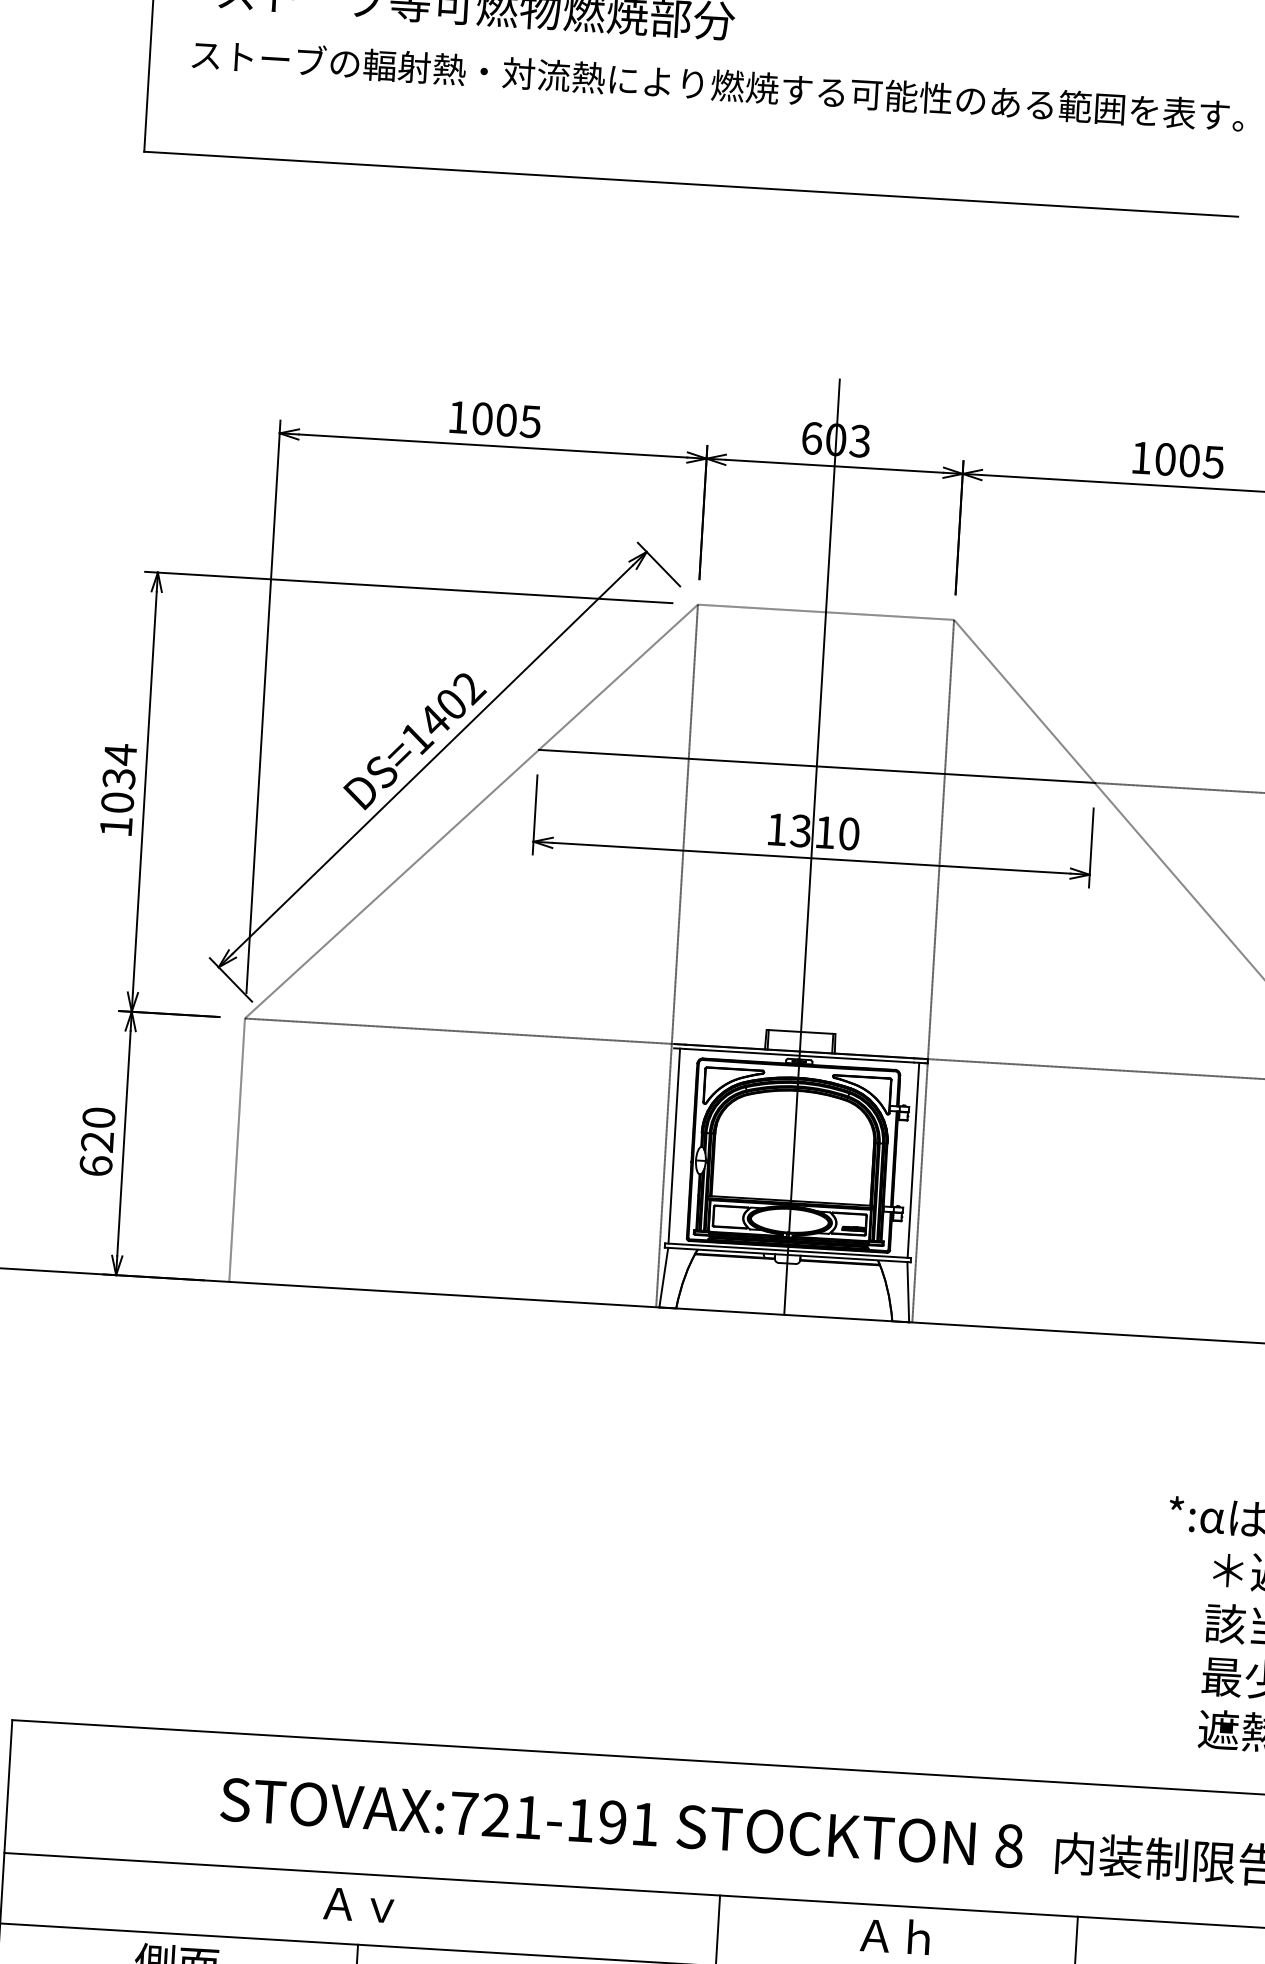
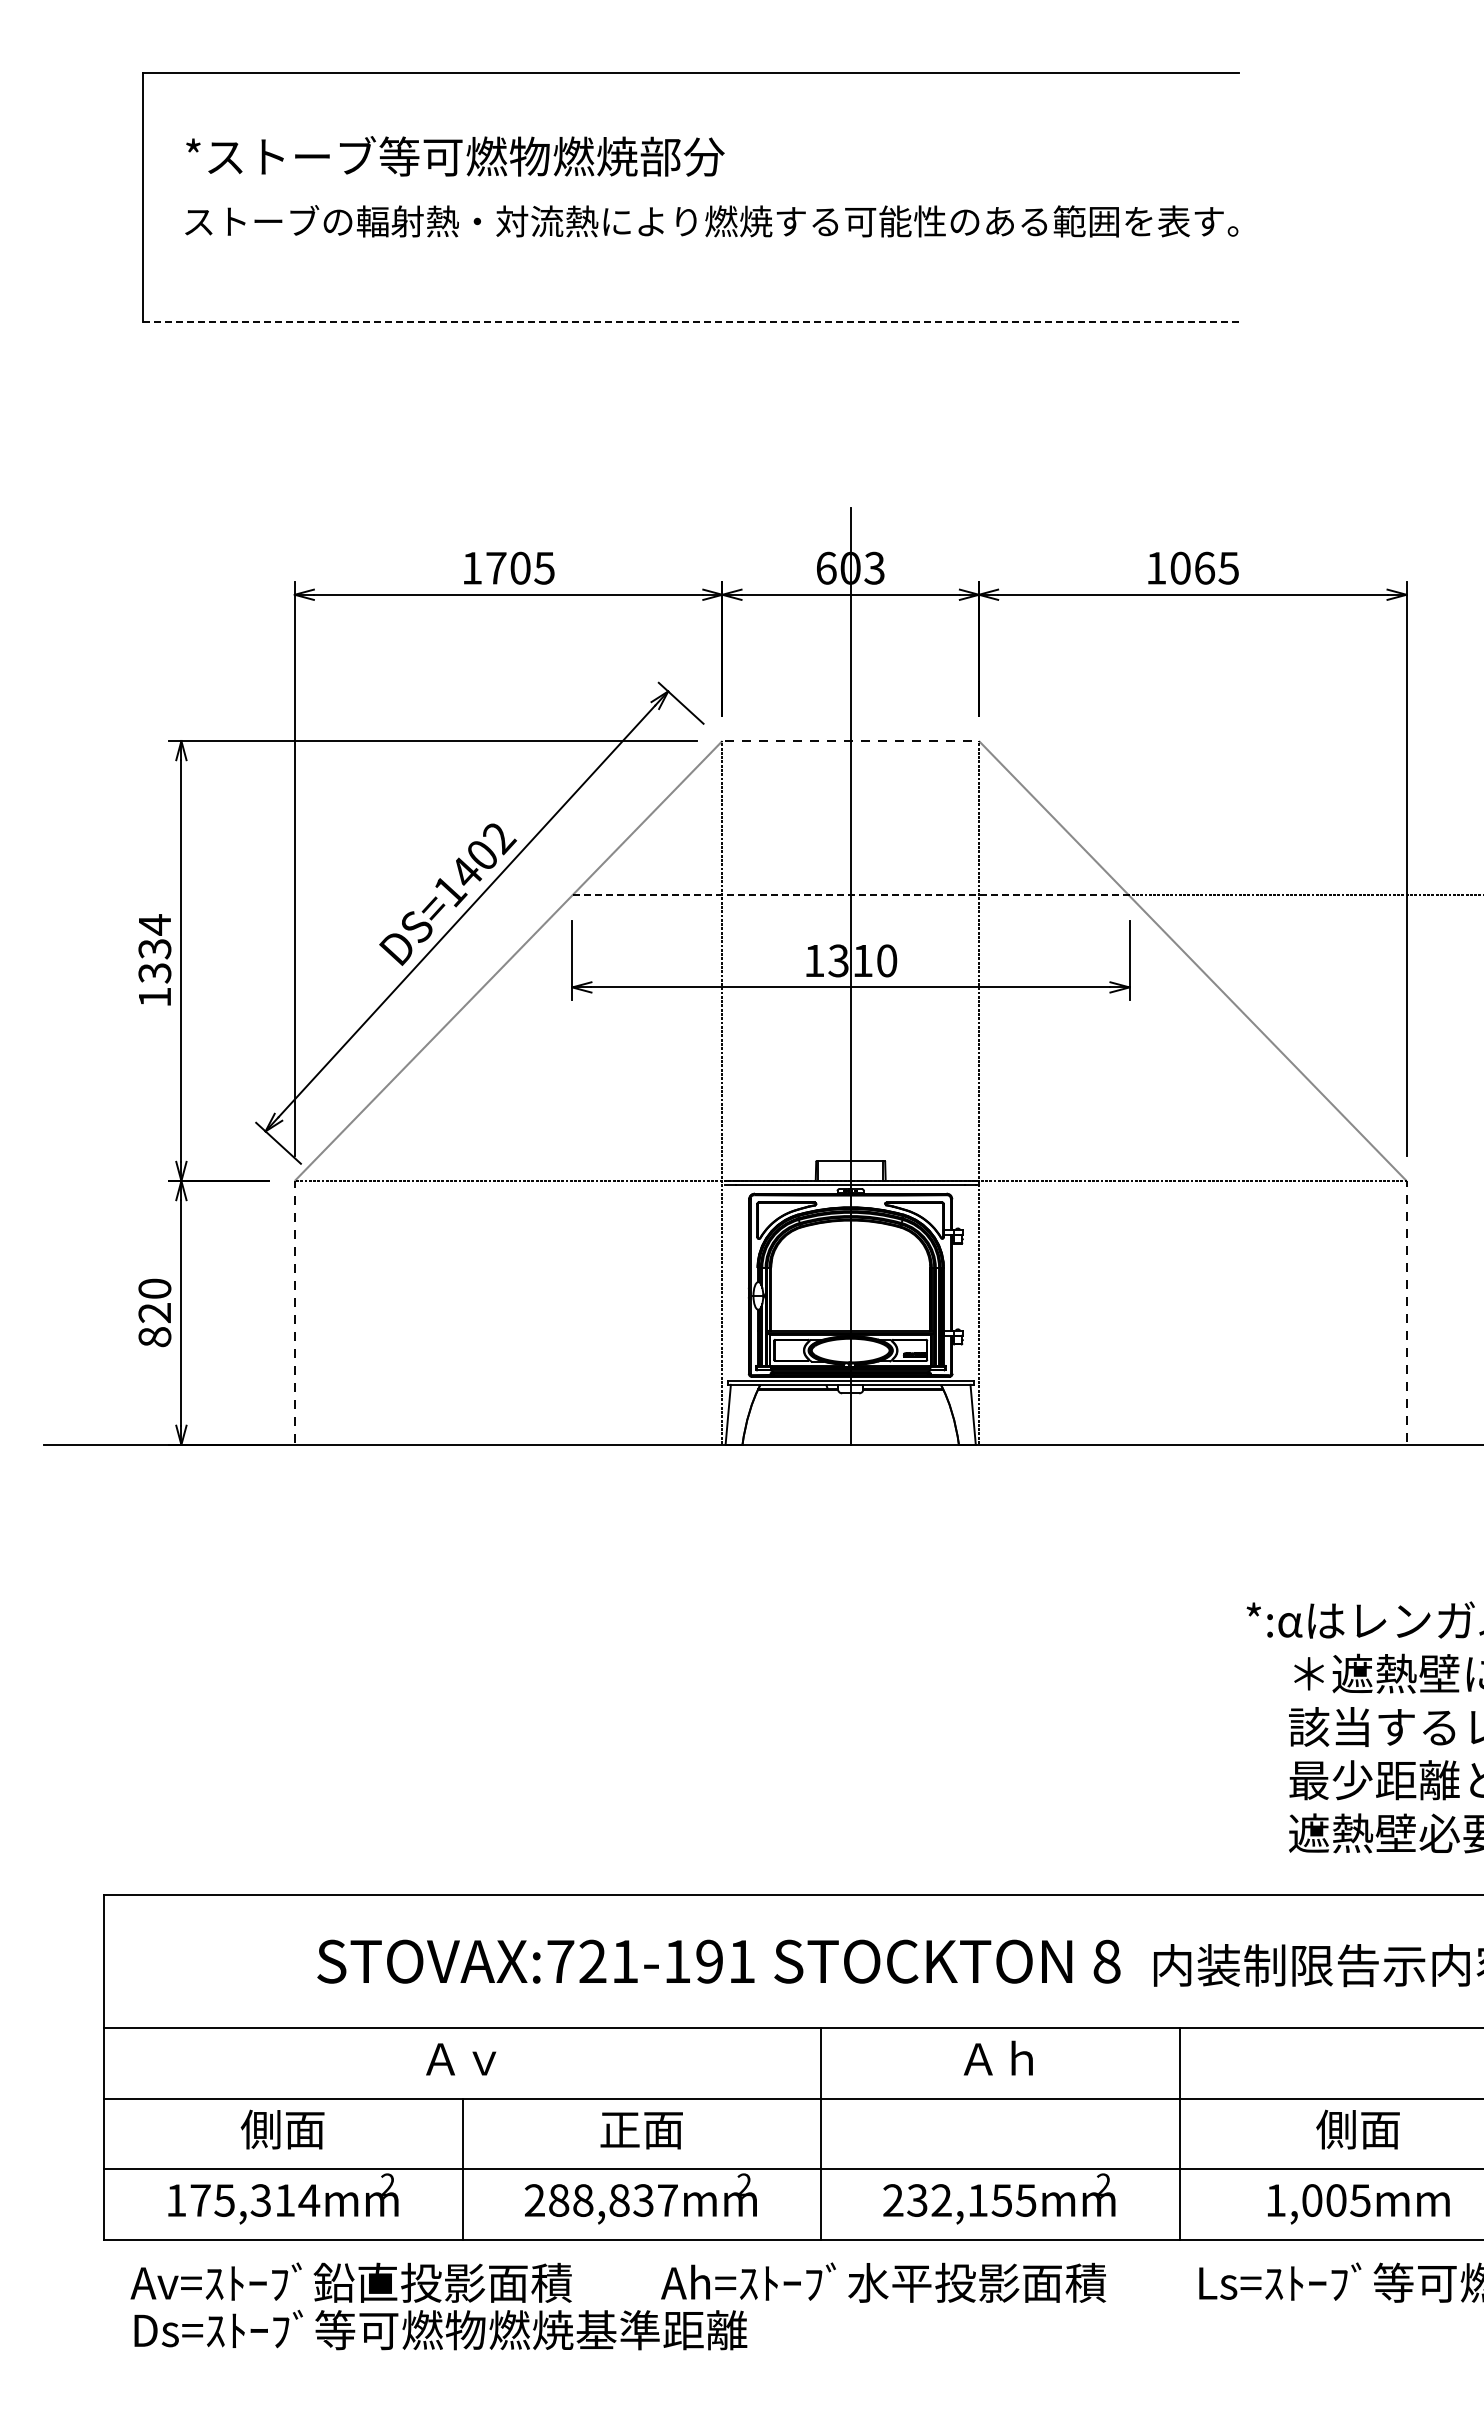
line: (690, 183) -> (690, 321), solid -> dashed
text: (482, 418) -> (496, 567), 1005 -> 1705
text: (1190, 460) -> (1205, 567), 1005 -> 1065
line: (816, 766) -> (850, 895), solid -> dashed
text: (117, 803) -> (154, 973), 1034 -> 1334
line: (673, 1145) -> (730, 1282), removed
line: (913, 1159) -> (970, 1282), removed
text: (95, 1166) -> (154, 1337), 620 -> 820

